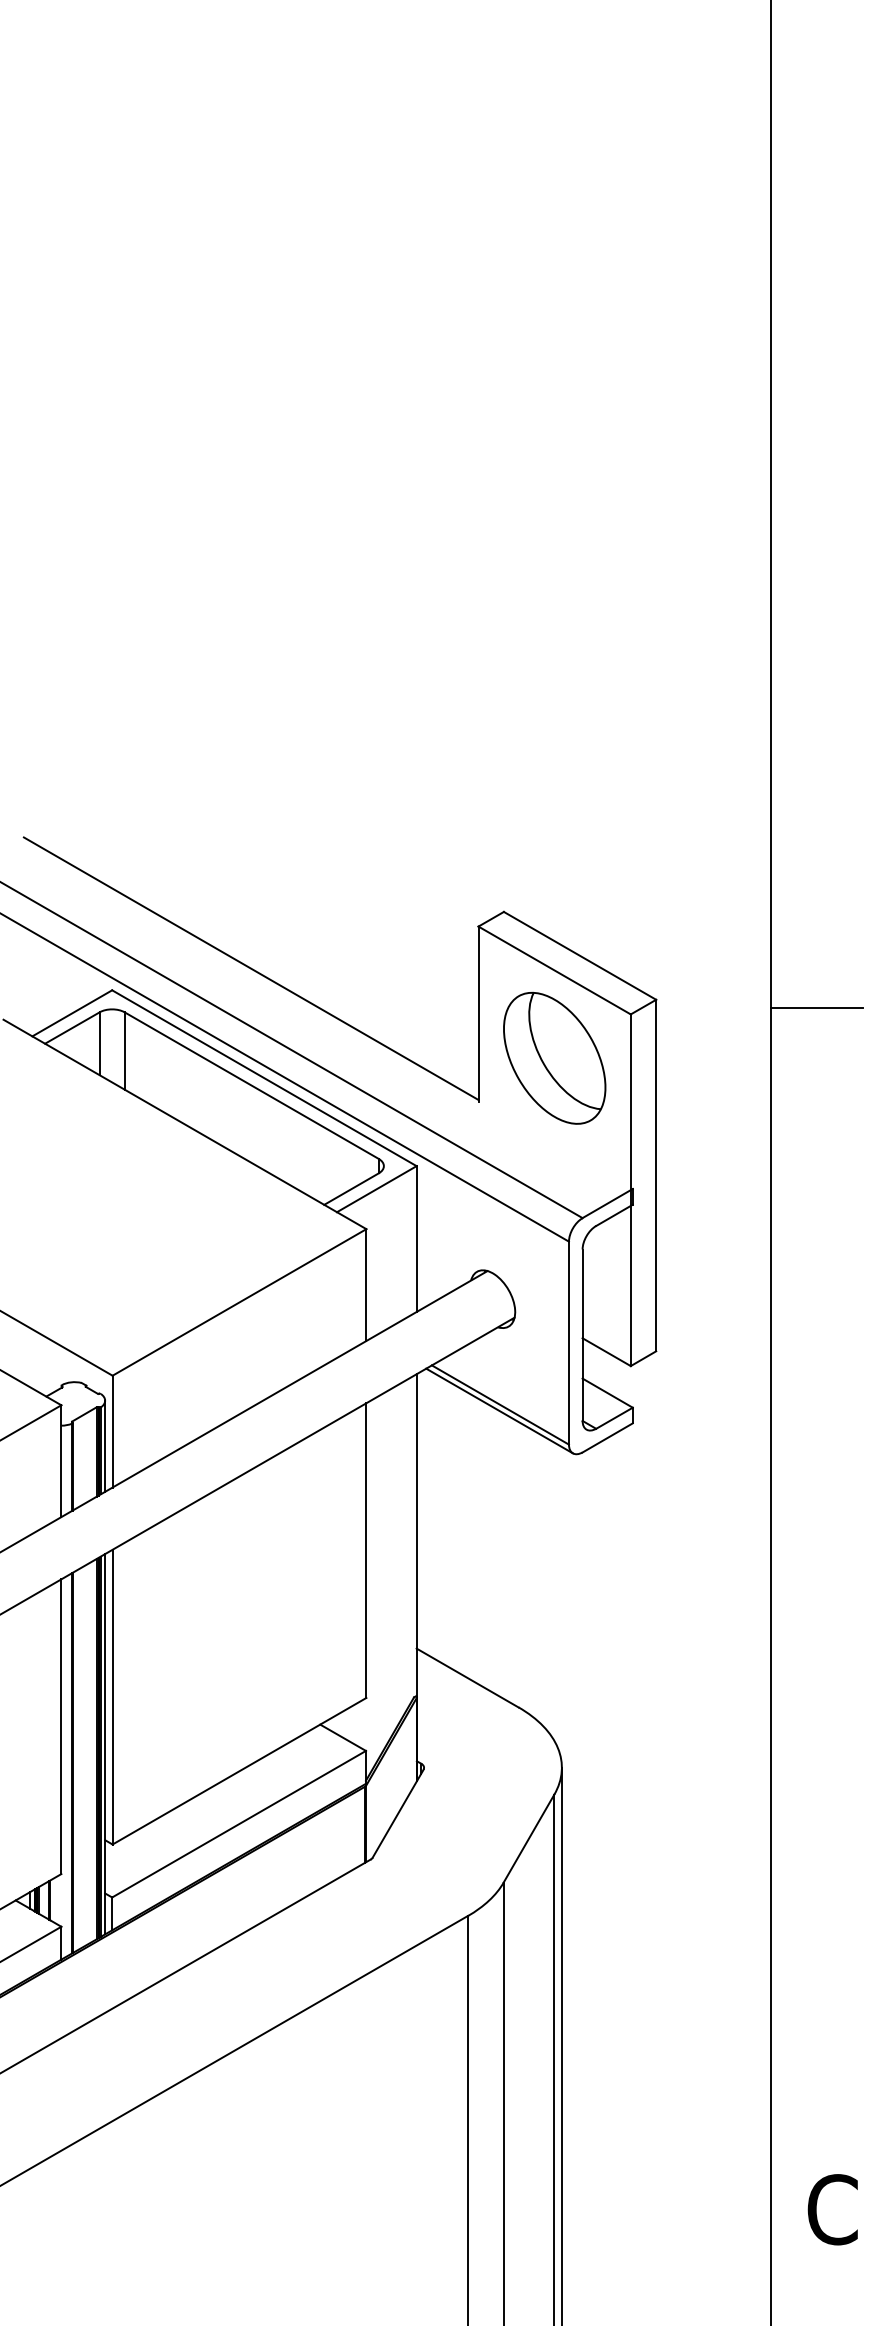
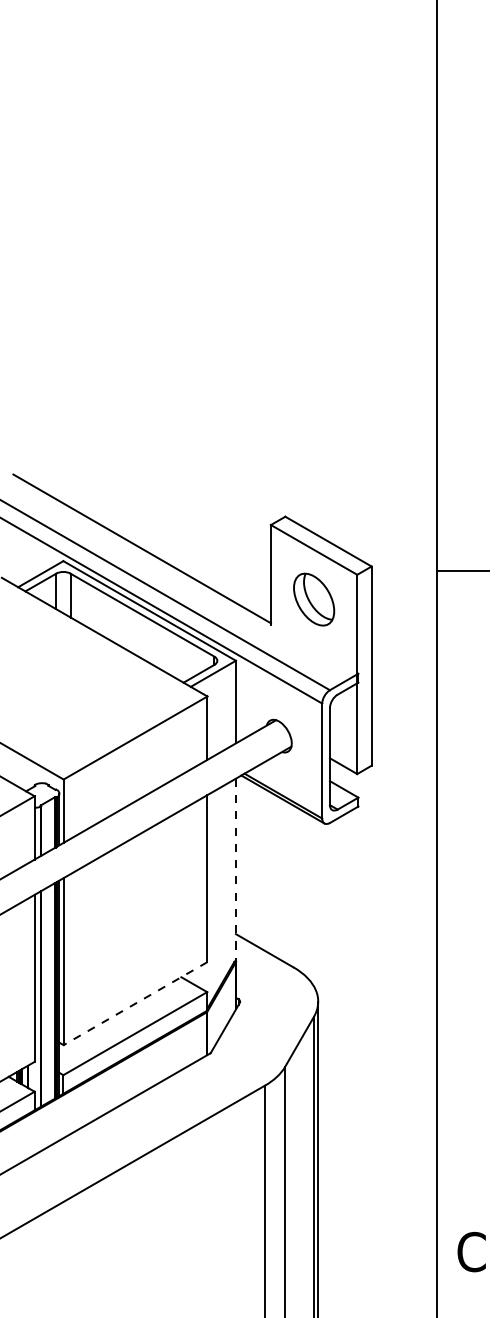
part: (553, 1057) -> (313, 599), size x0.7
line: (415, 1536) -> (235, 870), solid -> dashed
line: (239, 1771) -> (135, 1003), solid -> dashed

